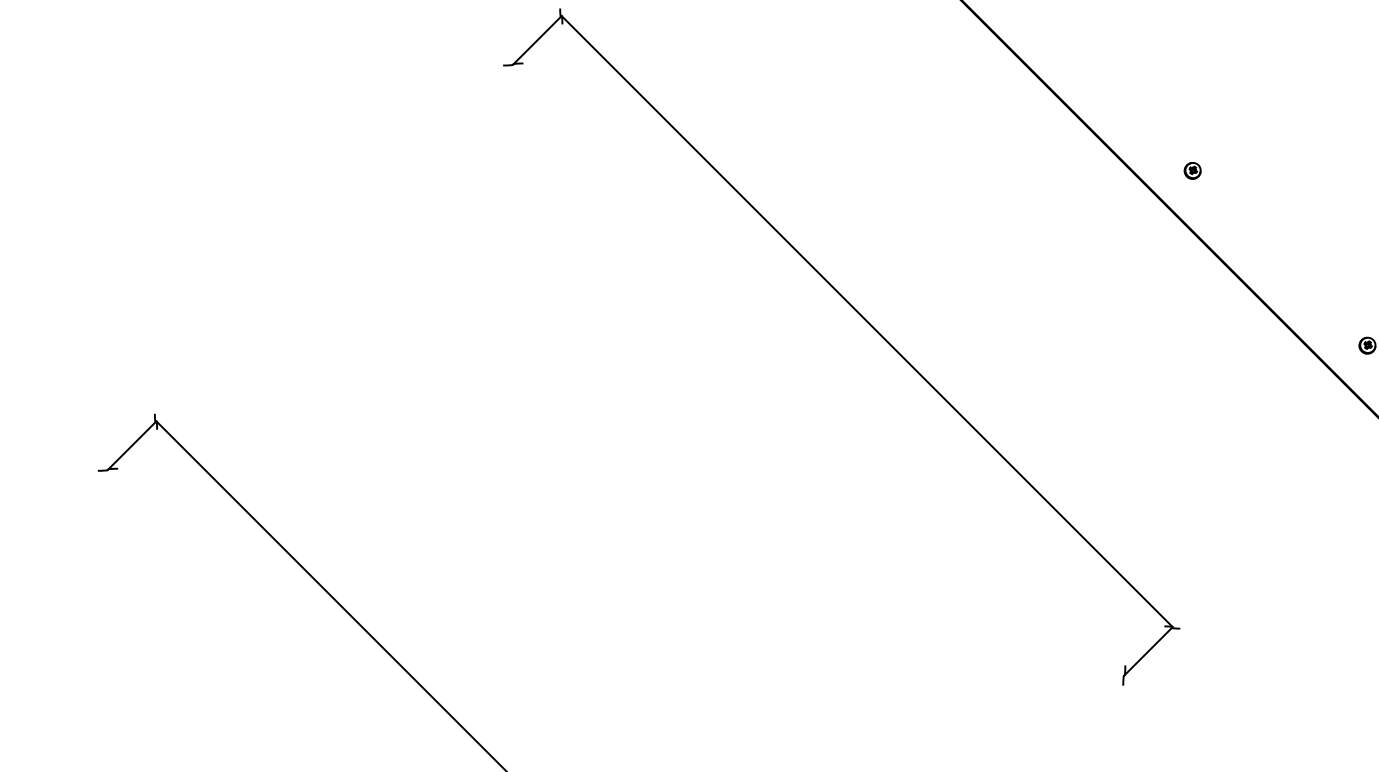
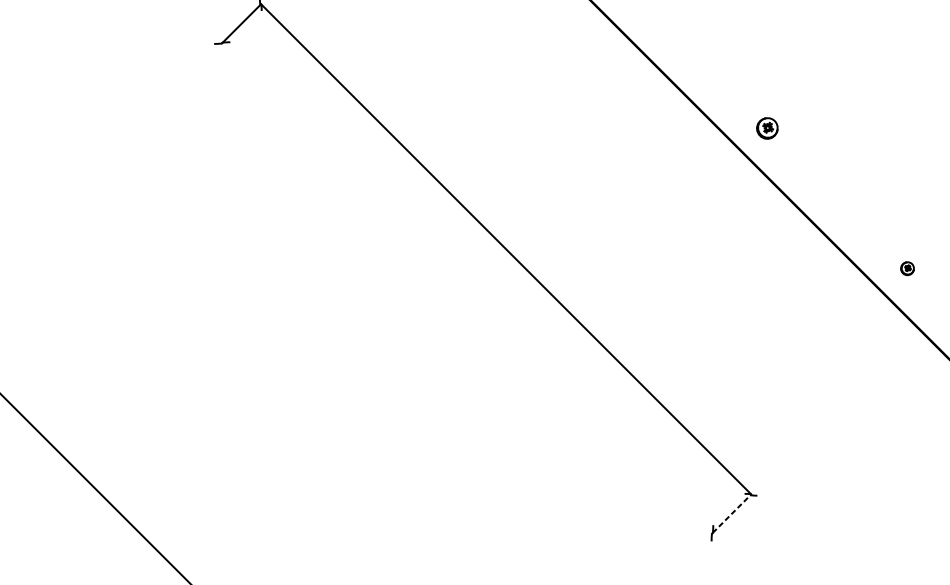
part: (1192, 170) -> (767, 128), size x1.6
line: (1148, 651) -> (731, 514), solid -> dashed

